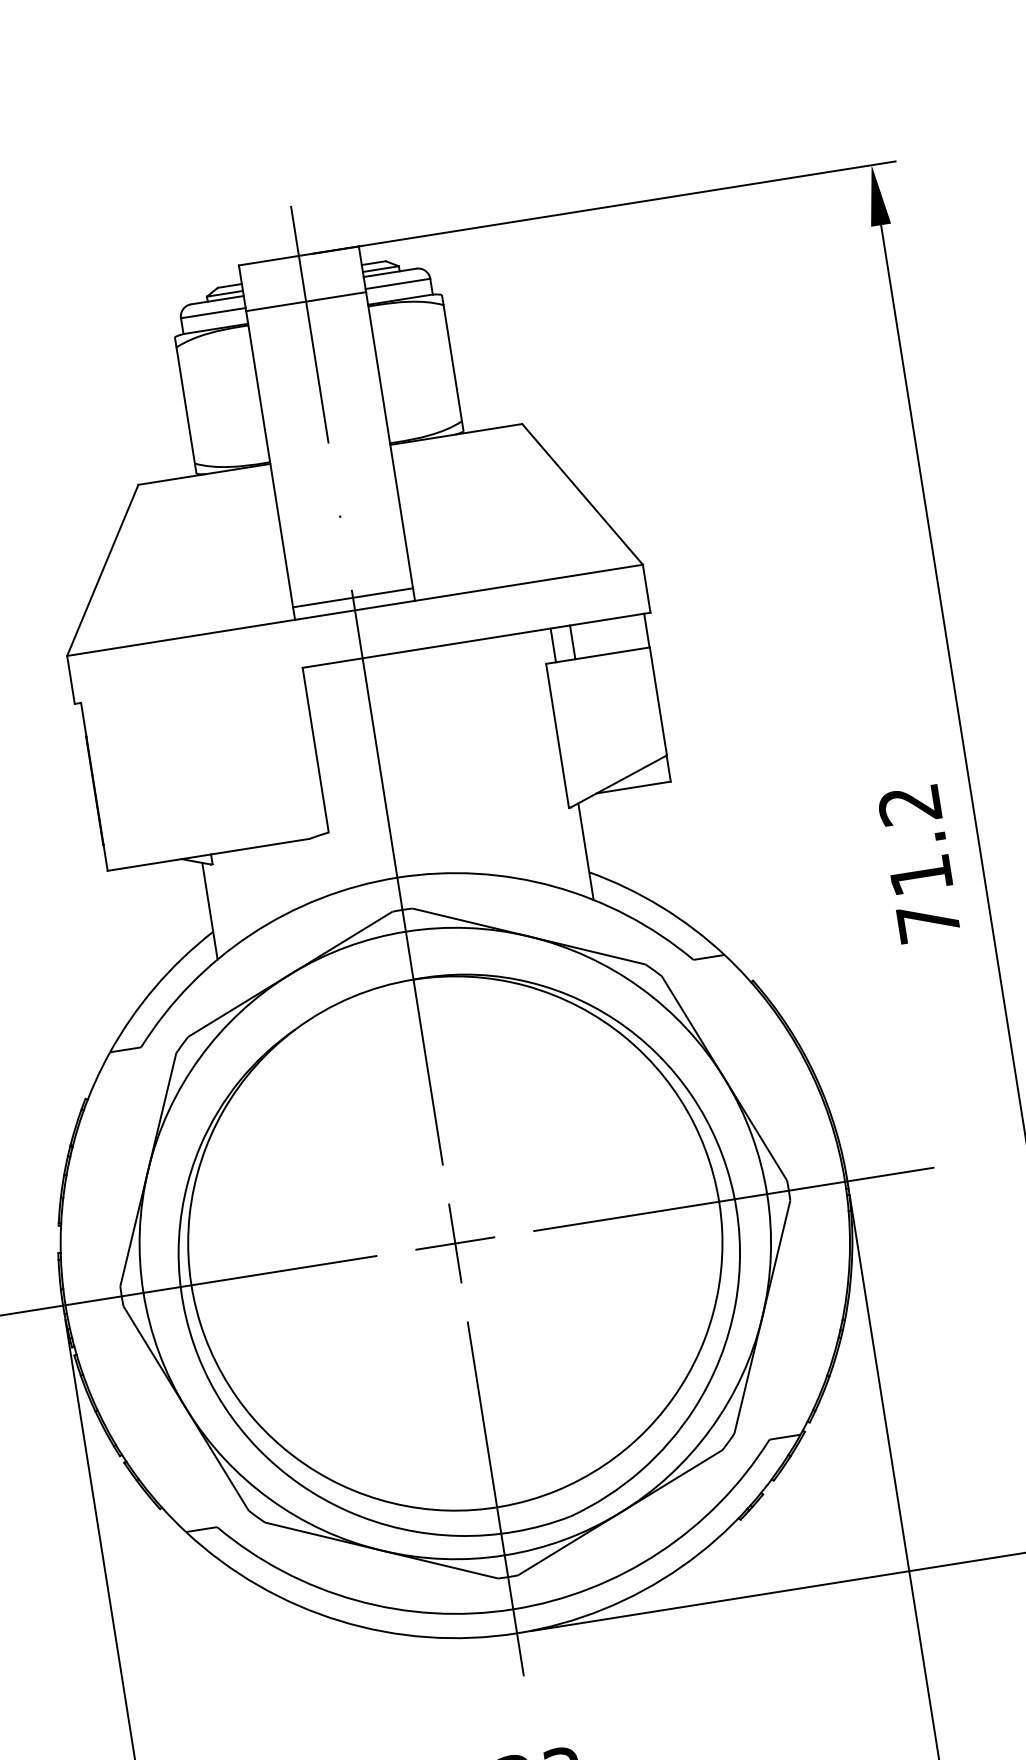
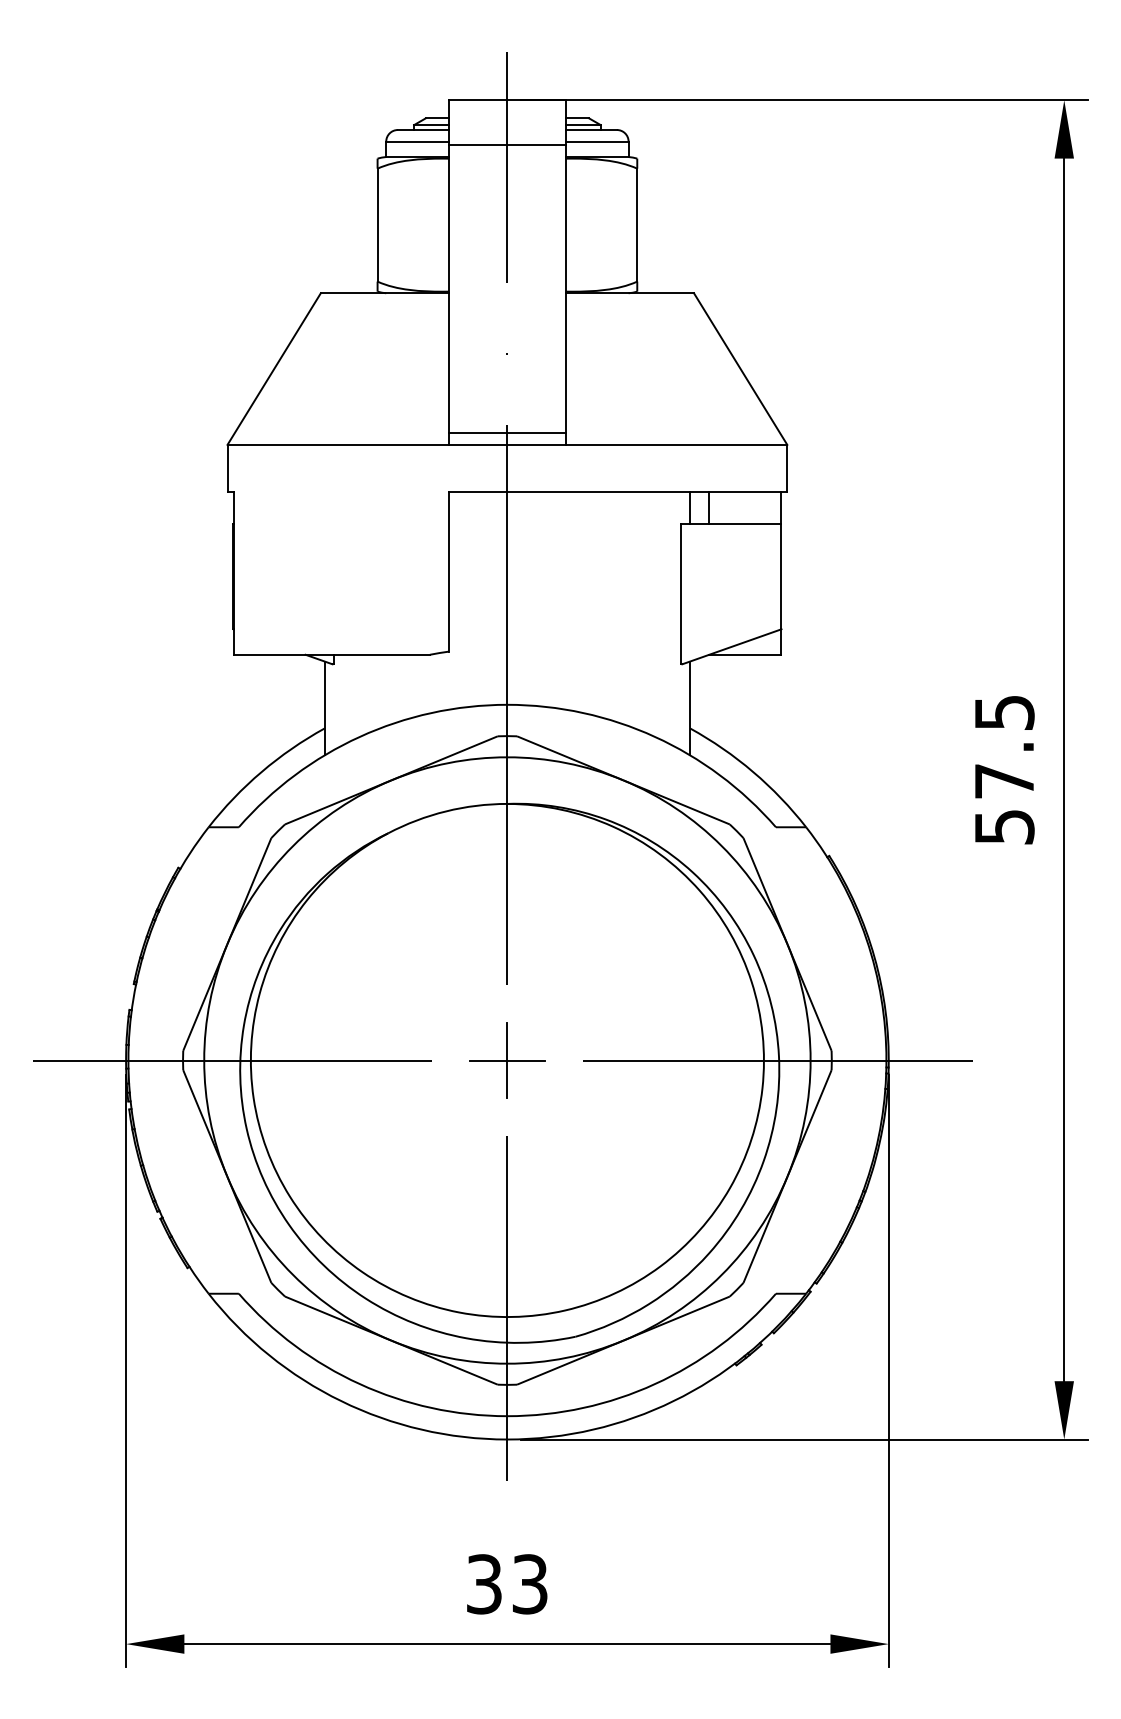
text: (919, 864) -> (1004, 770), 71.2 -> 57.5

